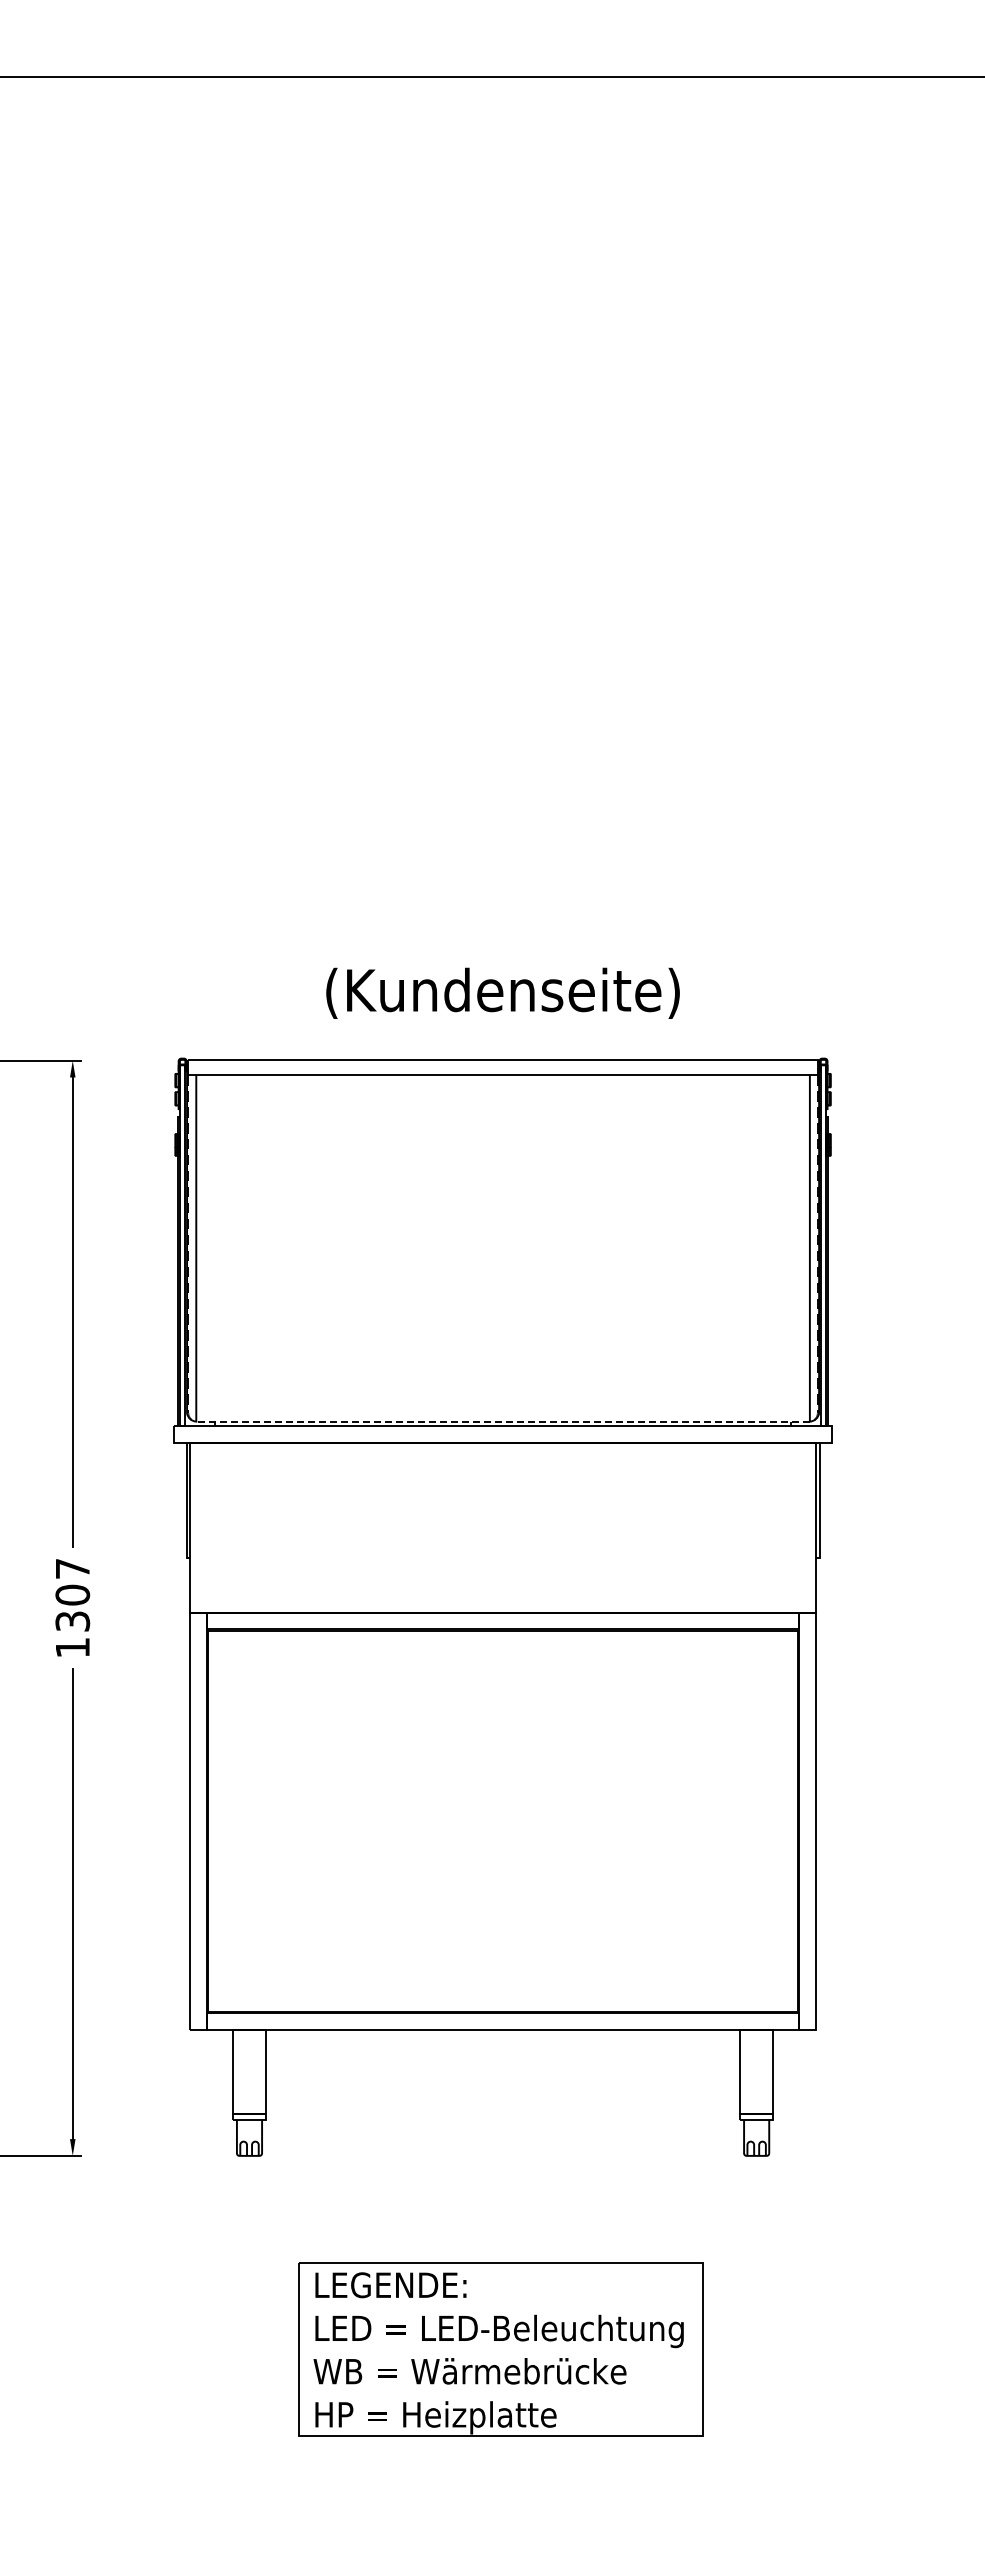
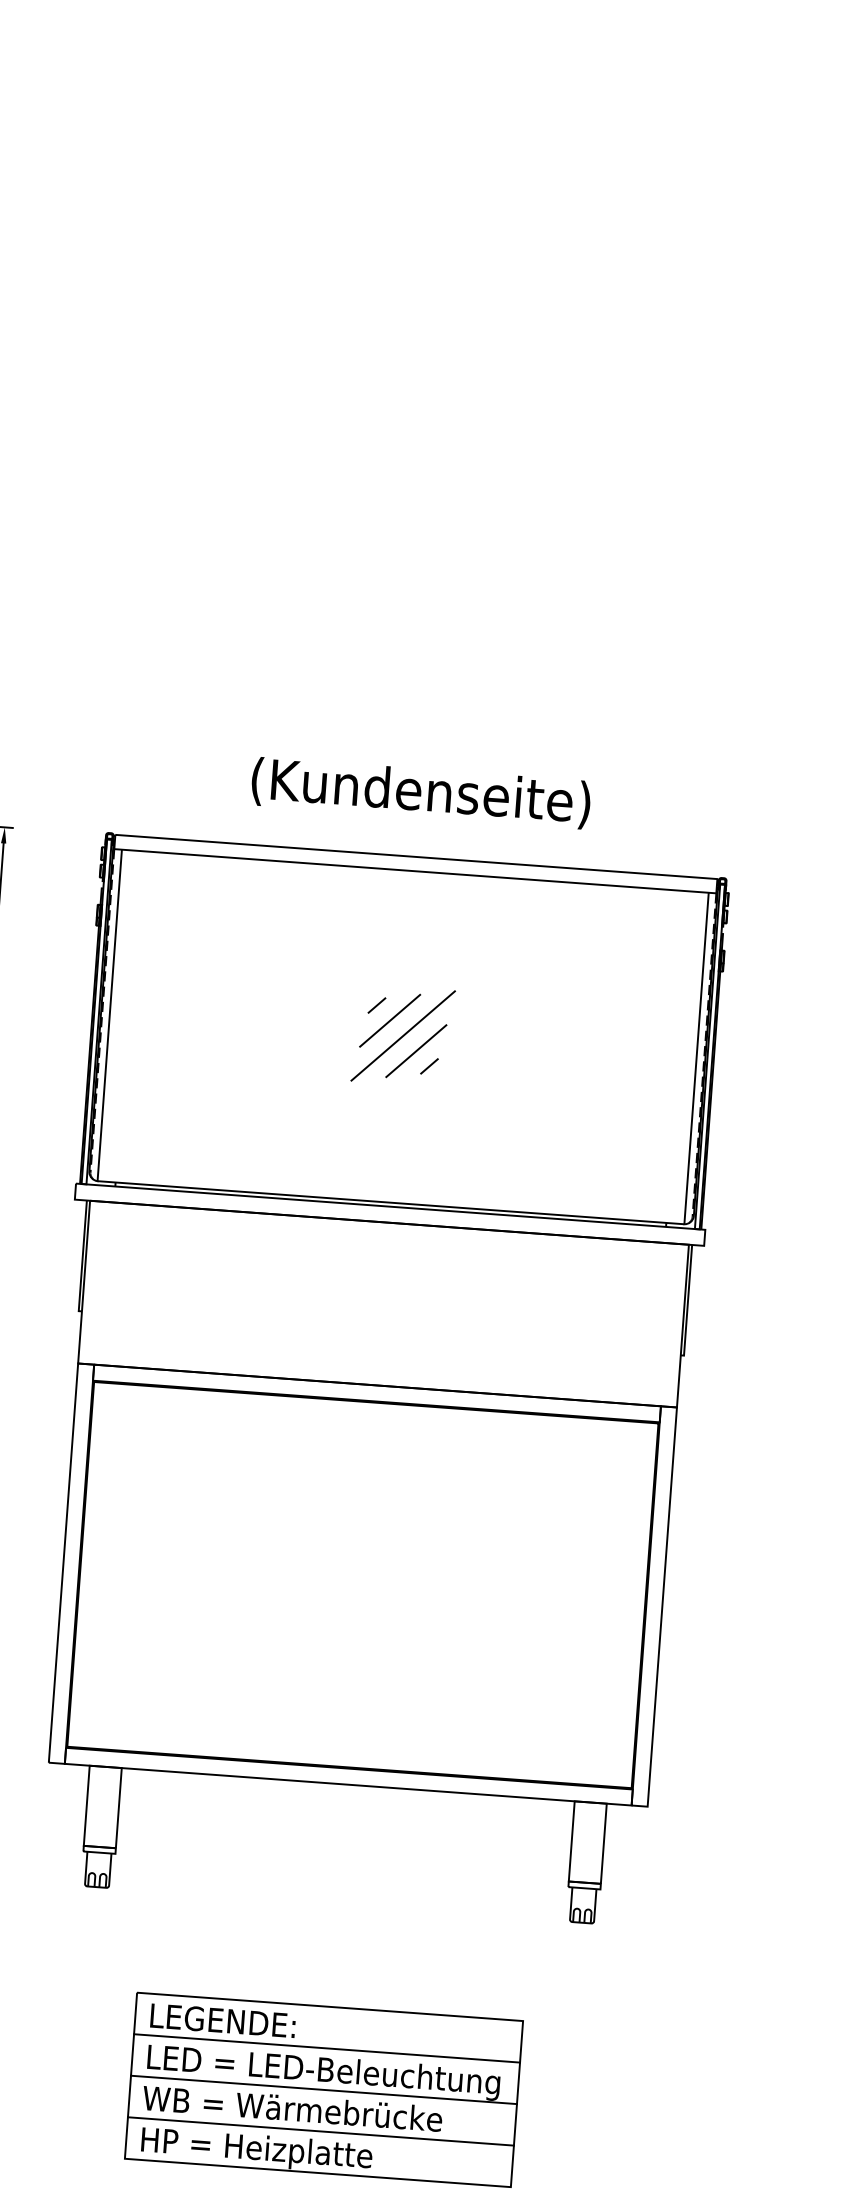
part: (502, 1246) -> (402, 1035), added
line: (503, 1421) -> (391, 1202), dashed -> solid
line: (500, 2306) -> (326, 2048), added
line: (500, 2349) -> (323, 2089), added
line: (500, 2392) -> (320, 2131), added

